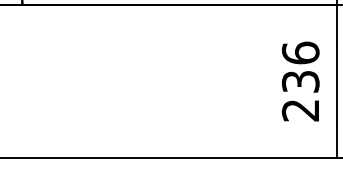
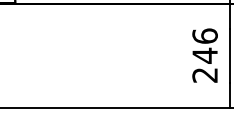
text: (299, 81) -> (204, 55), 236 -> 246

